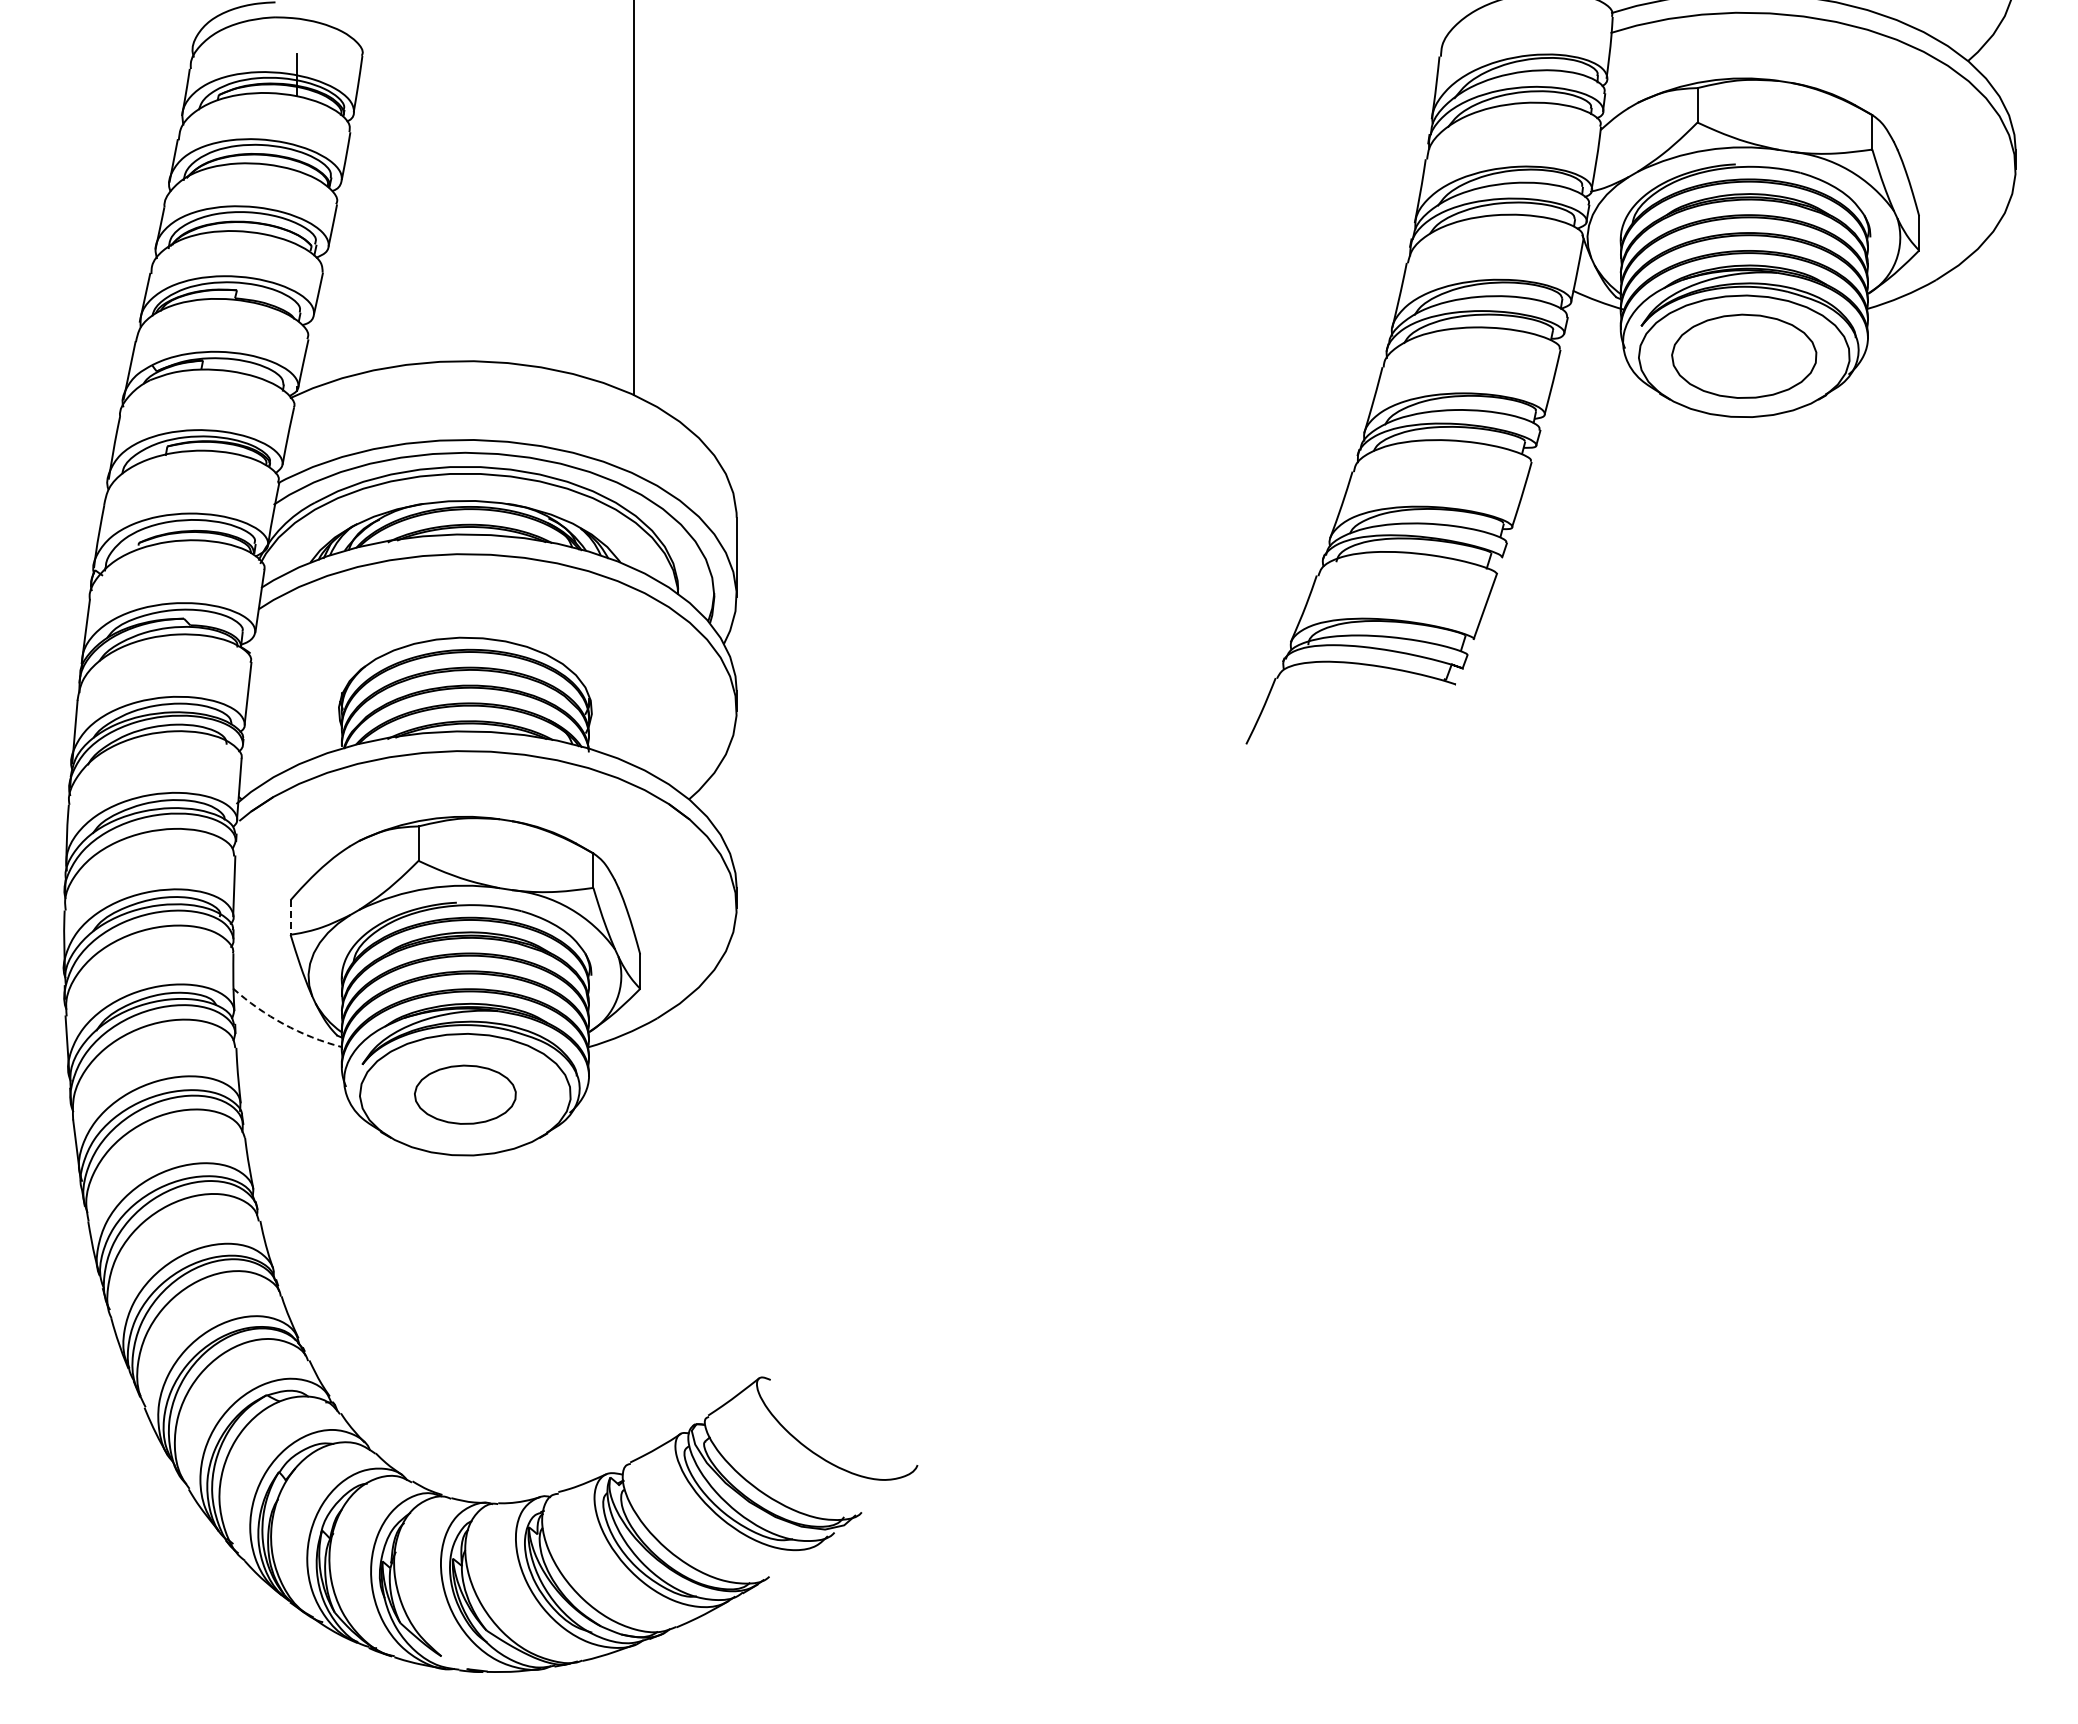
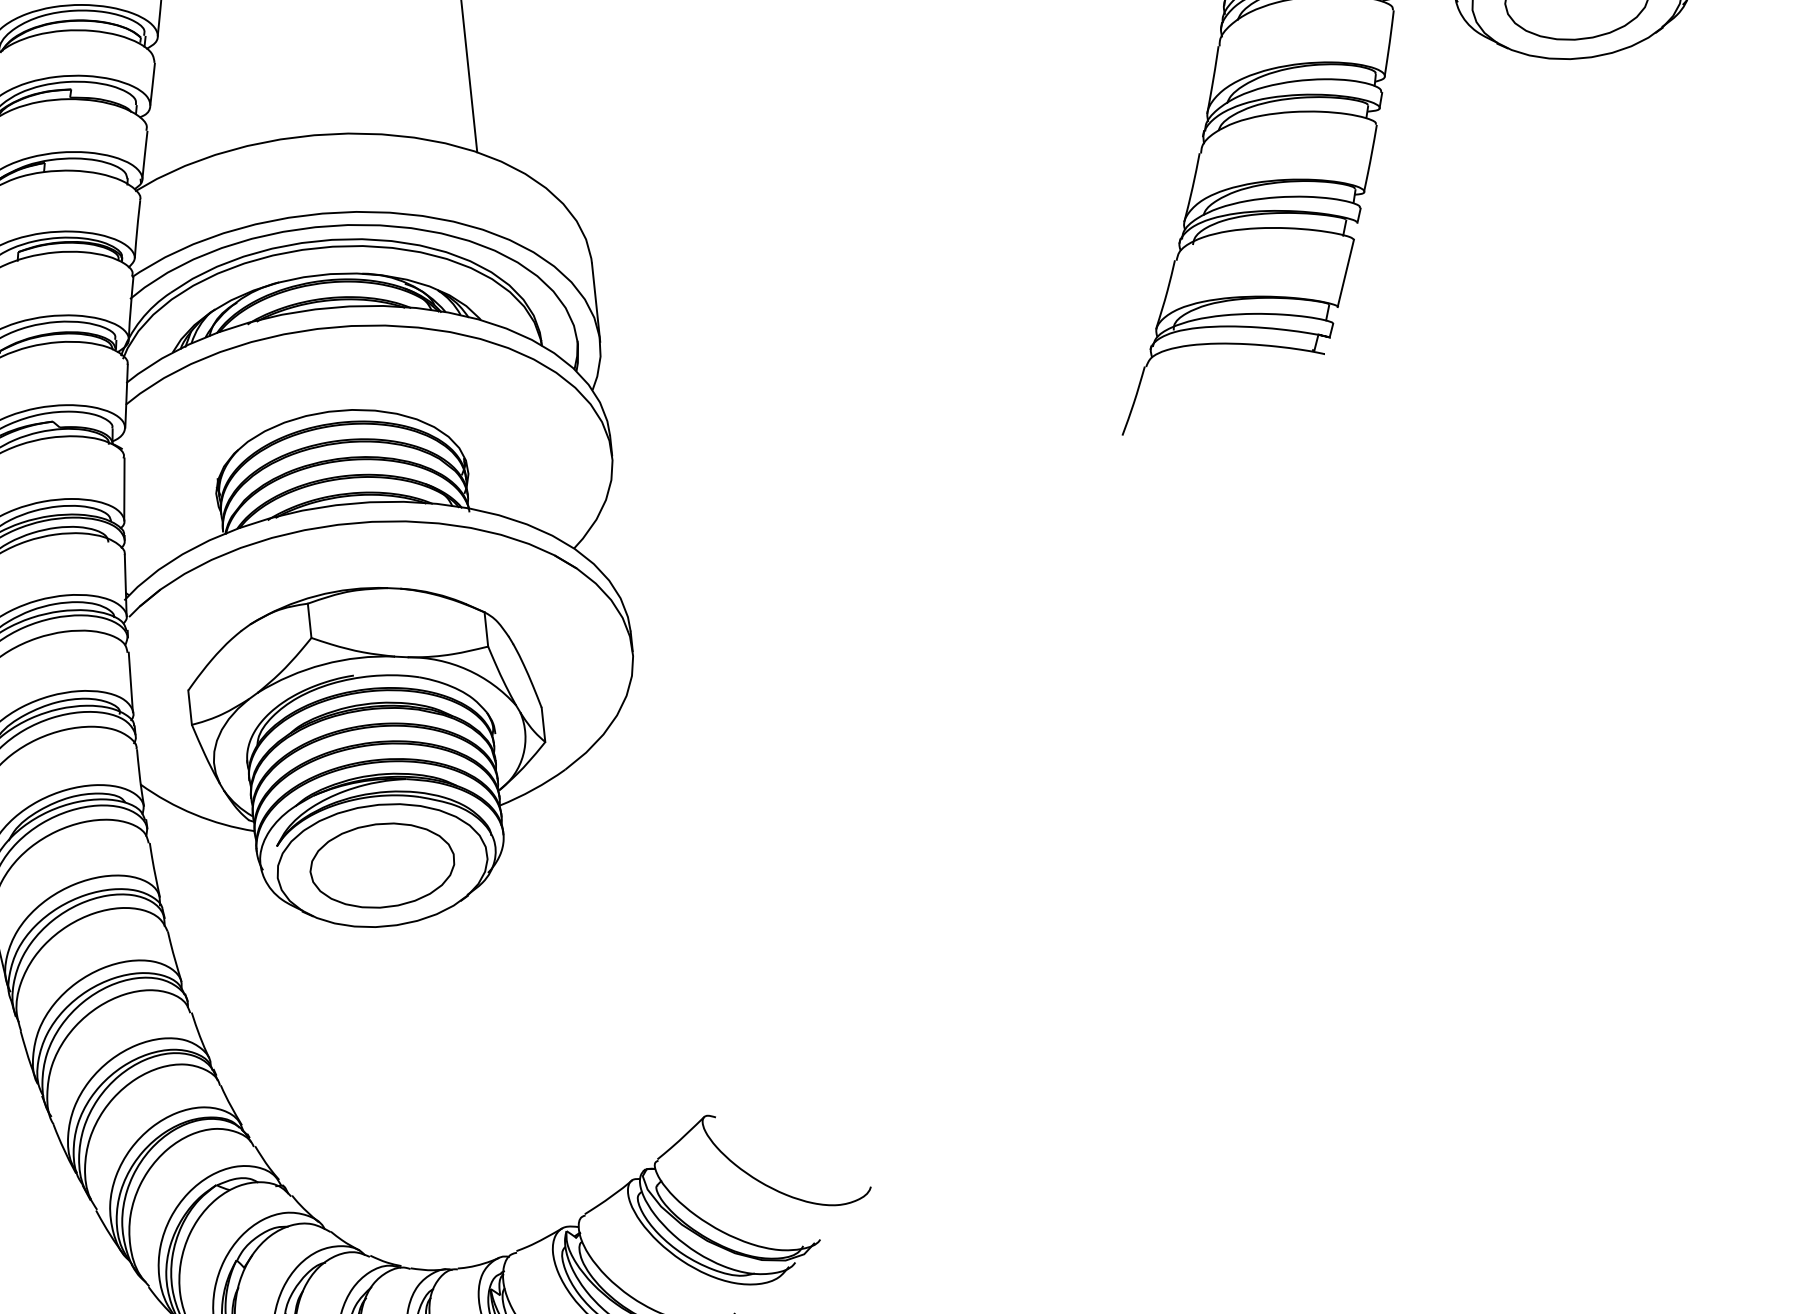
line: (290, 918) -> (190, 708), dashed -> solid
arc: (283, 1024) -> (194, 814), dashed -> solid
part: (465, 1094) -> (382, 865), size x1.43

